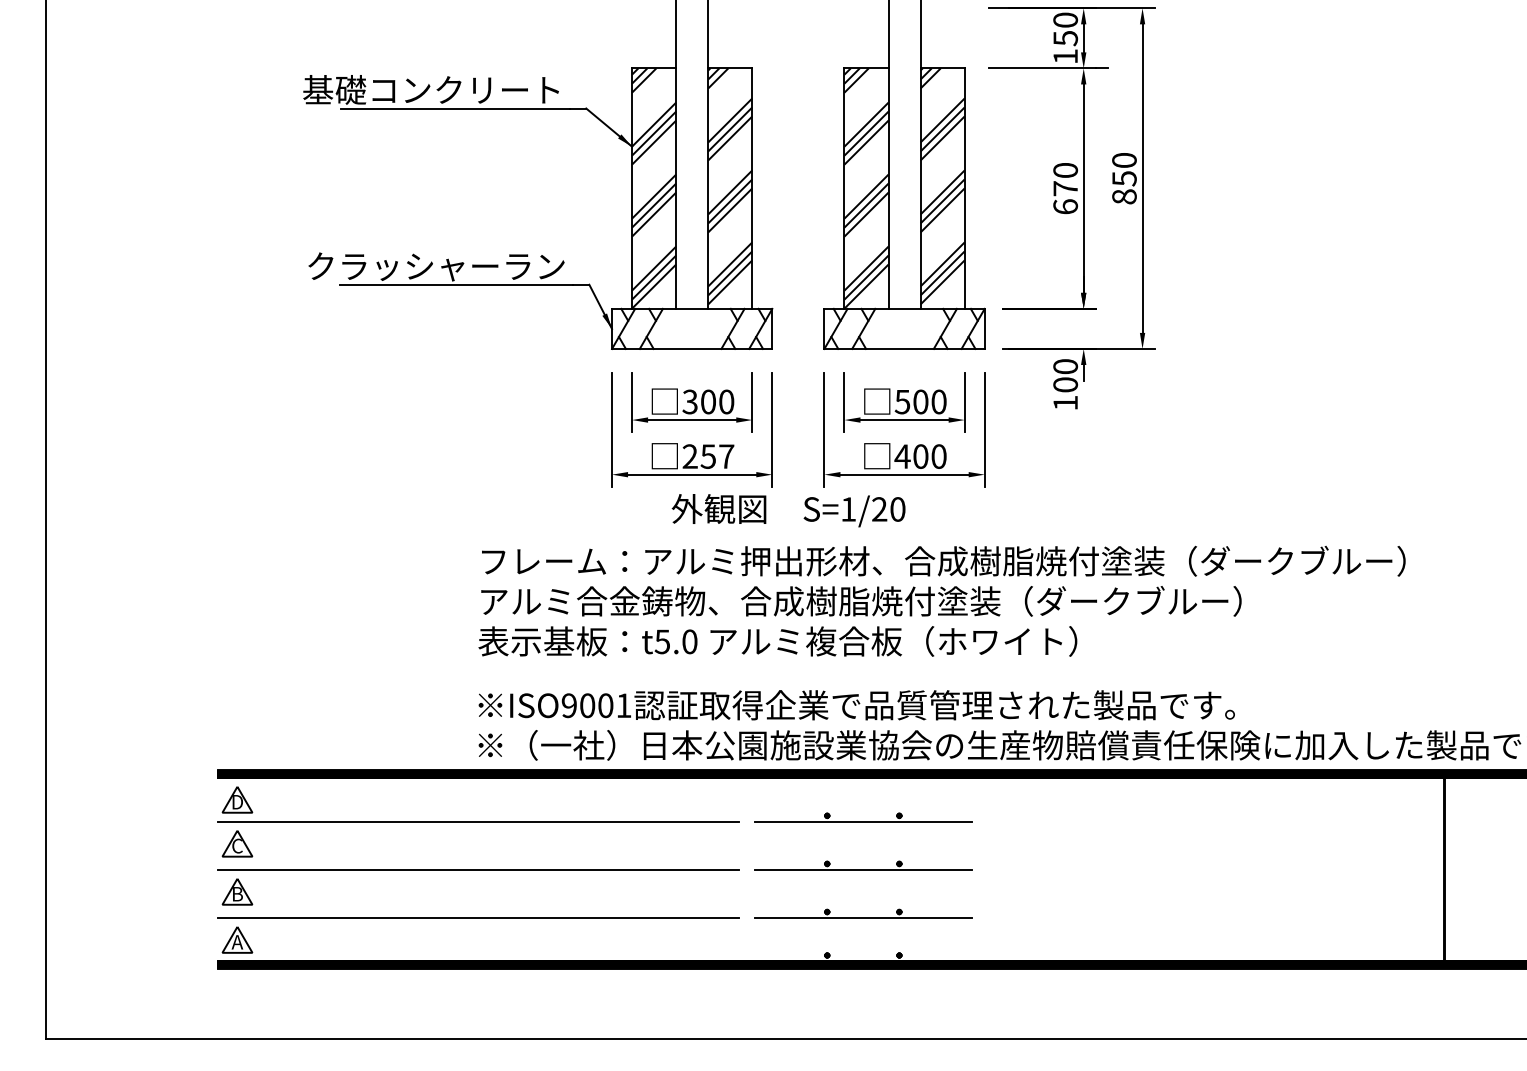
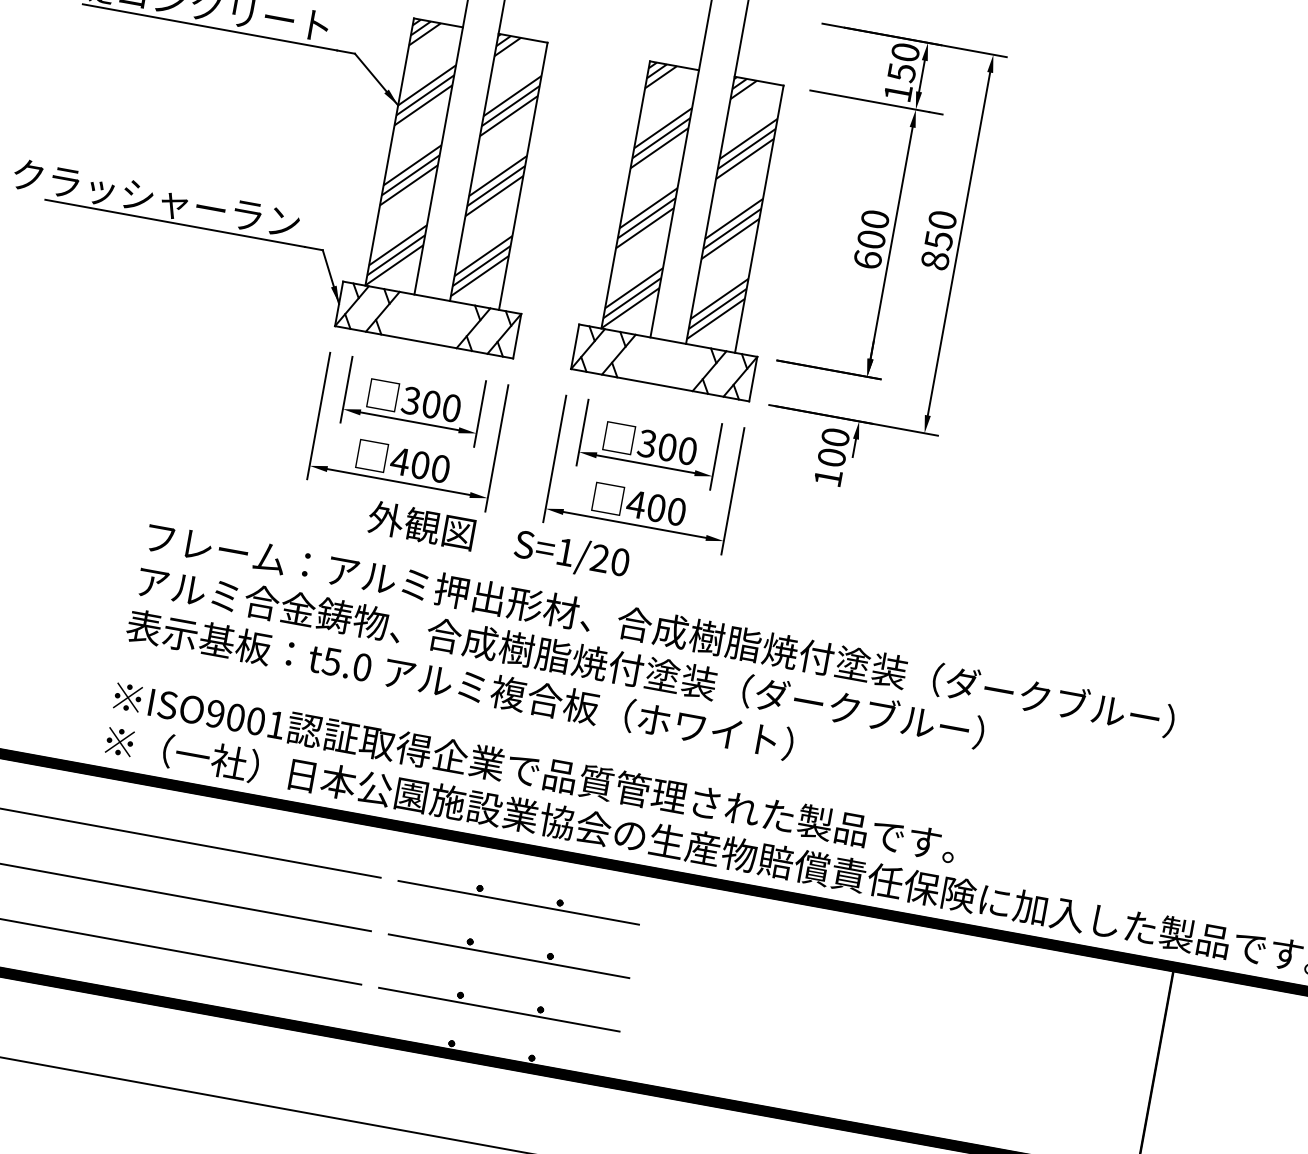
text: (1065, 188) -> (871, 239), 670 -> 600
text: (902, 401) -> (647, 443), 500 -> 300
text: (708, 456) -> (420, 465), 257 -> 400

